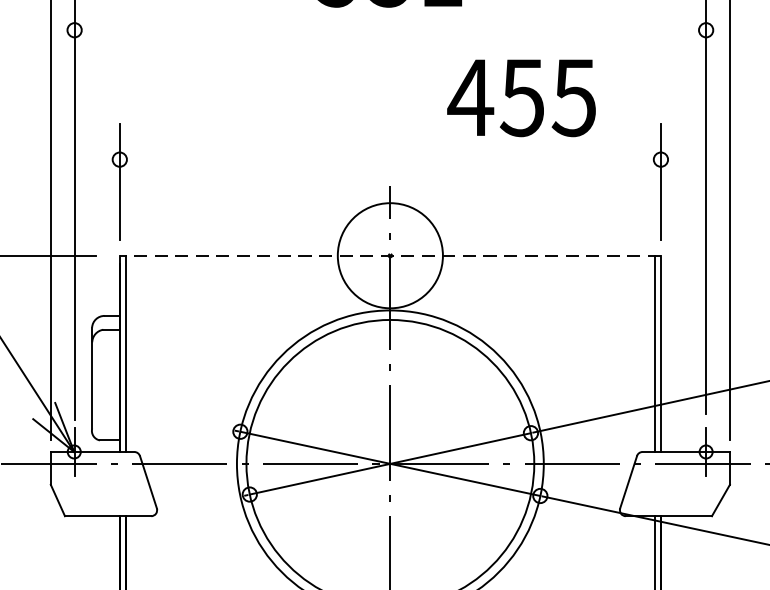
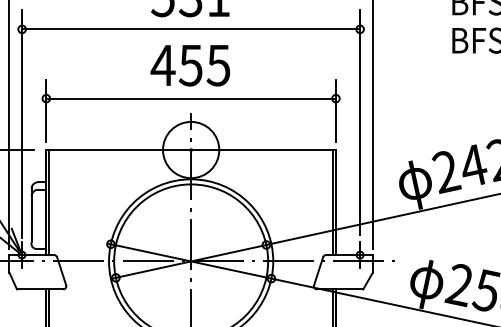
line: (389, 30) -> (190, 29), added
text: (521, 97) -> (190, 65), moved
line: (389, 159) -> (190, 98), added
line: (391, 256) -> (191, 150), dashed -> solid

